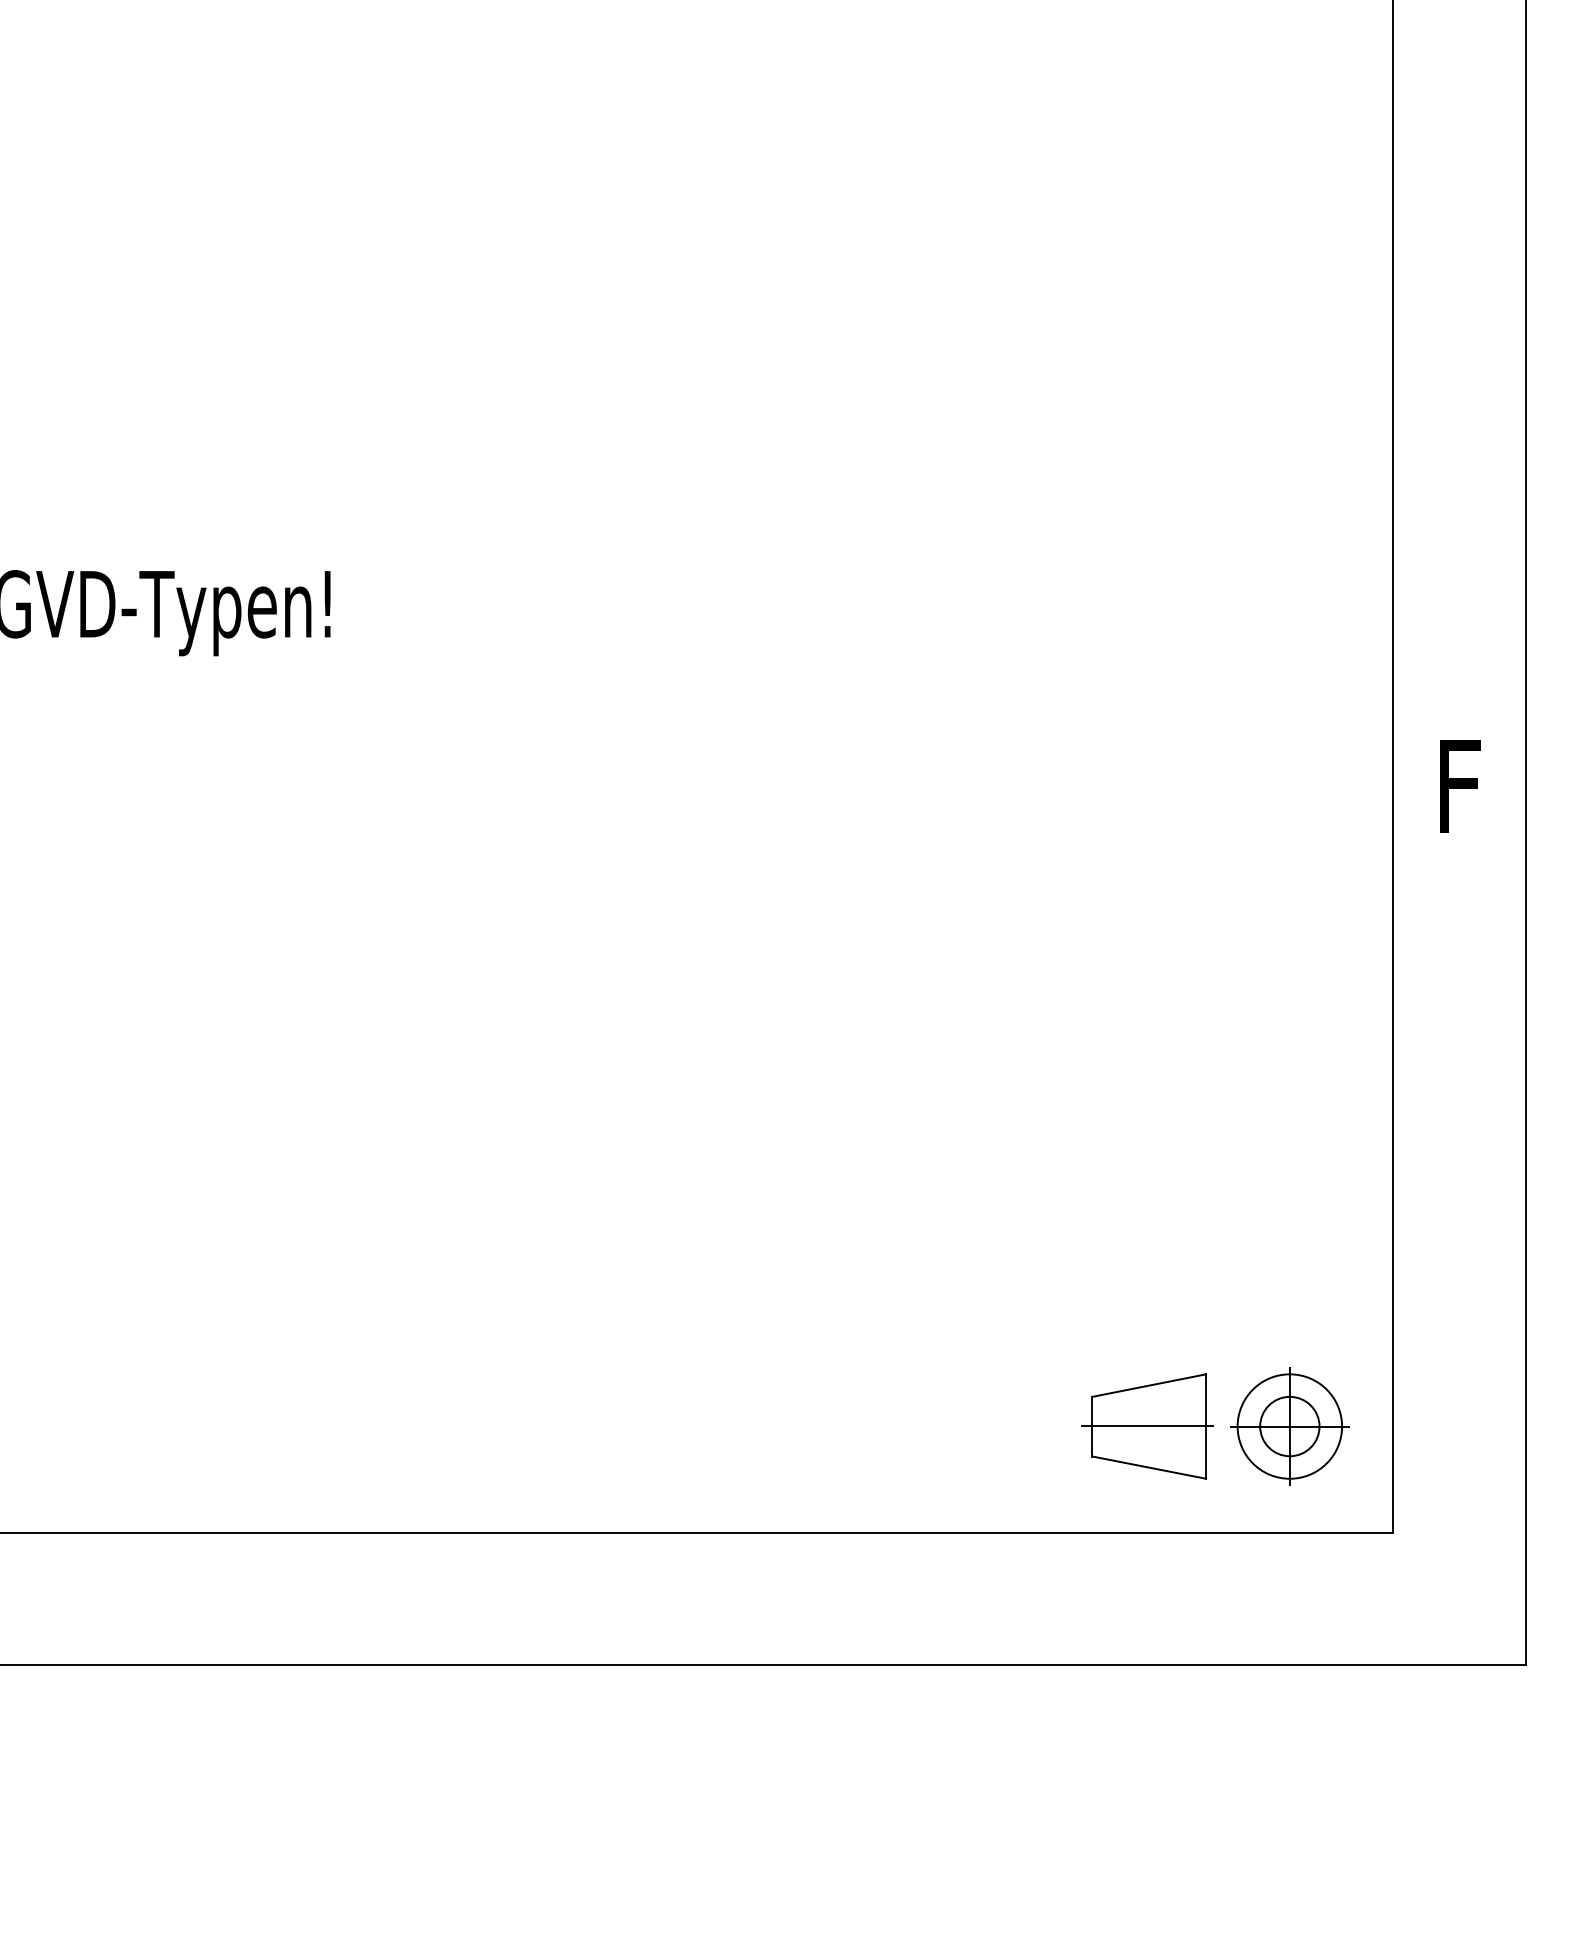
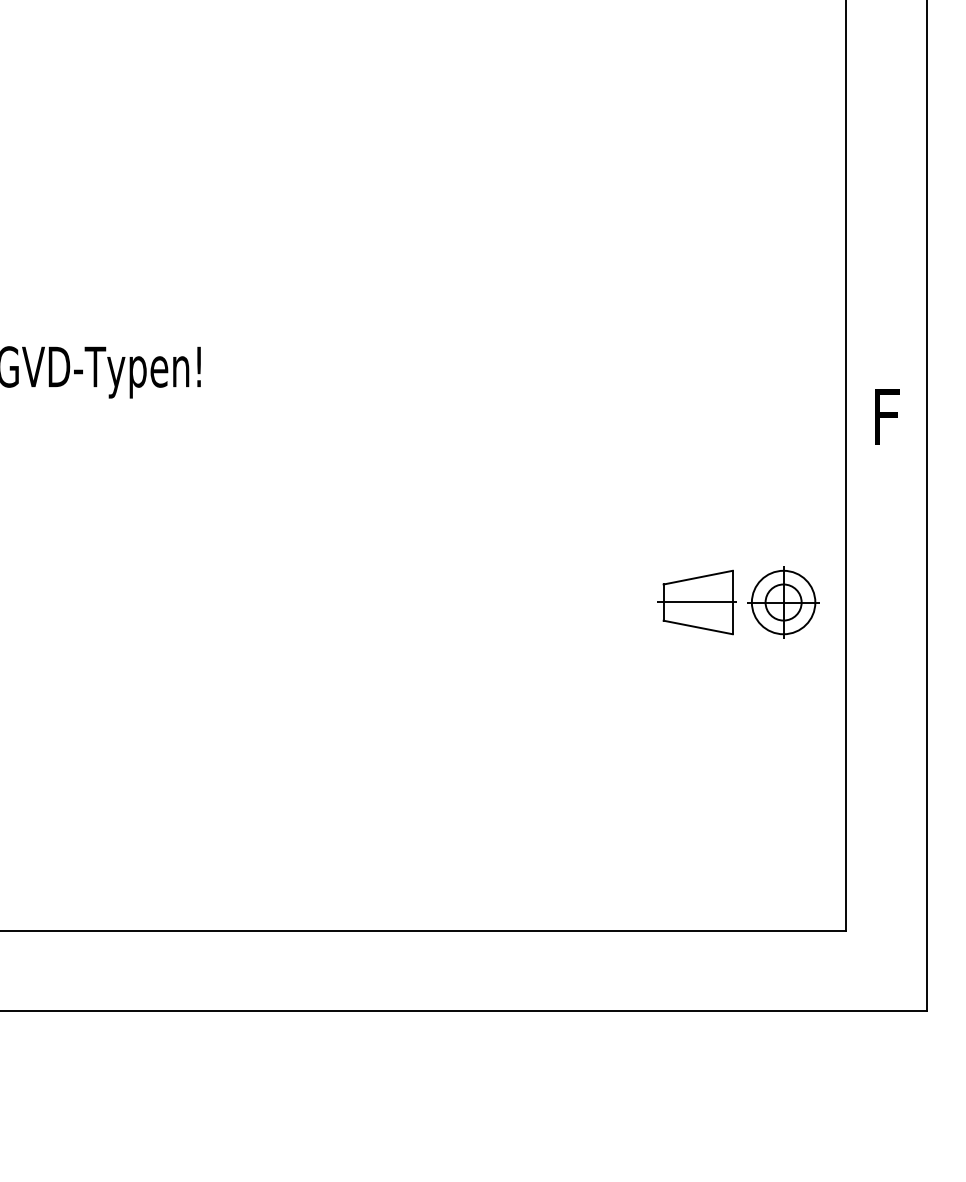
text: (1460, 786) -> (887, 416), moved
part: (1215, 1426) -> (738, 602), moved

